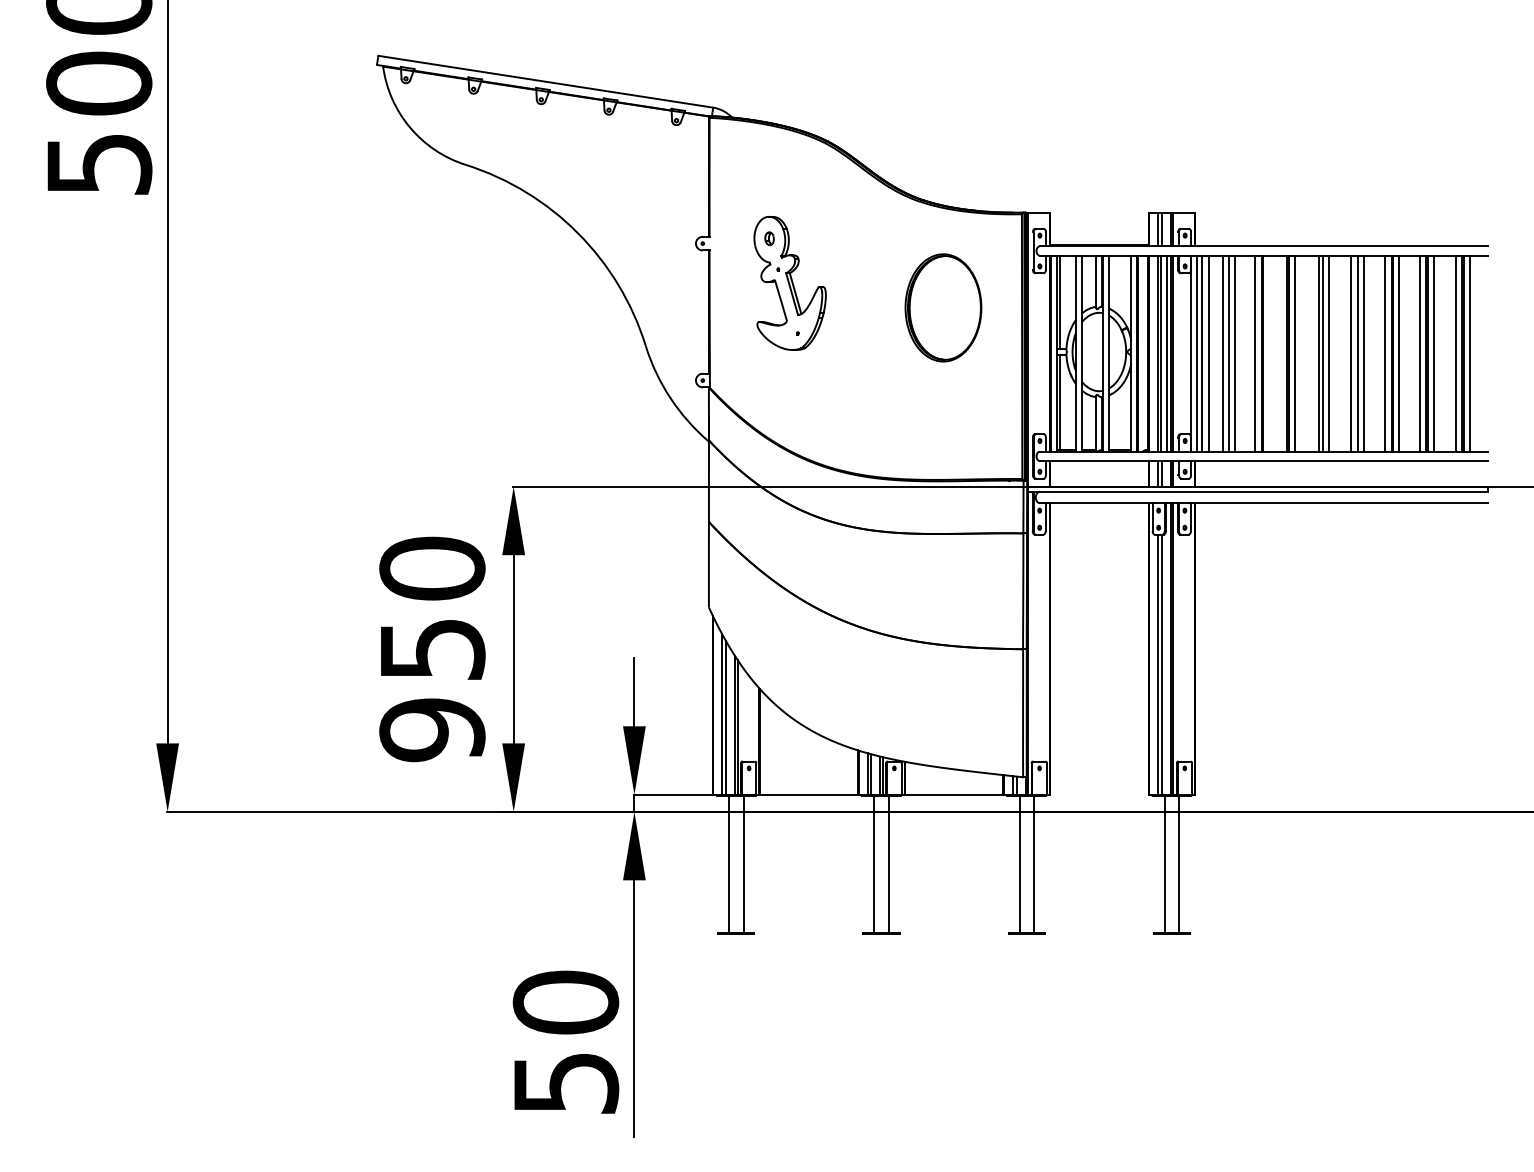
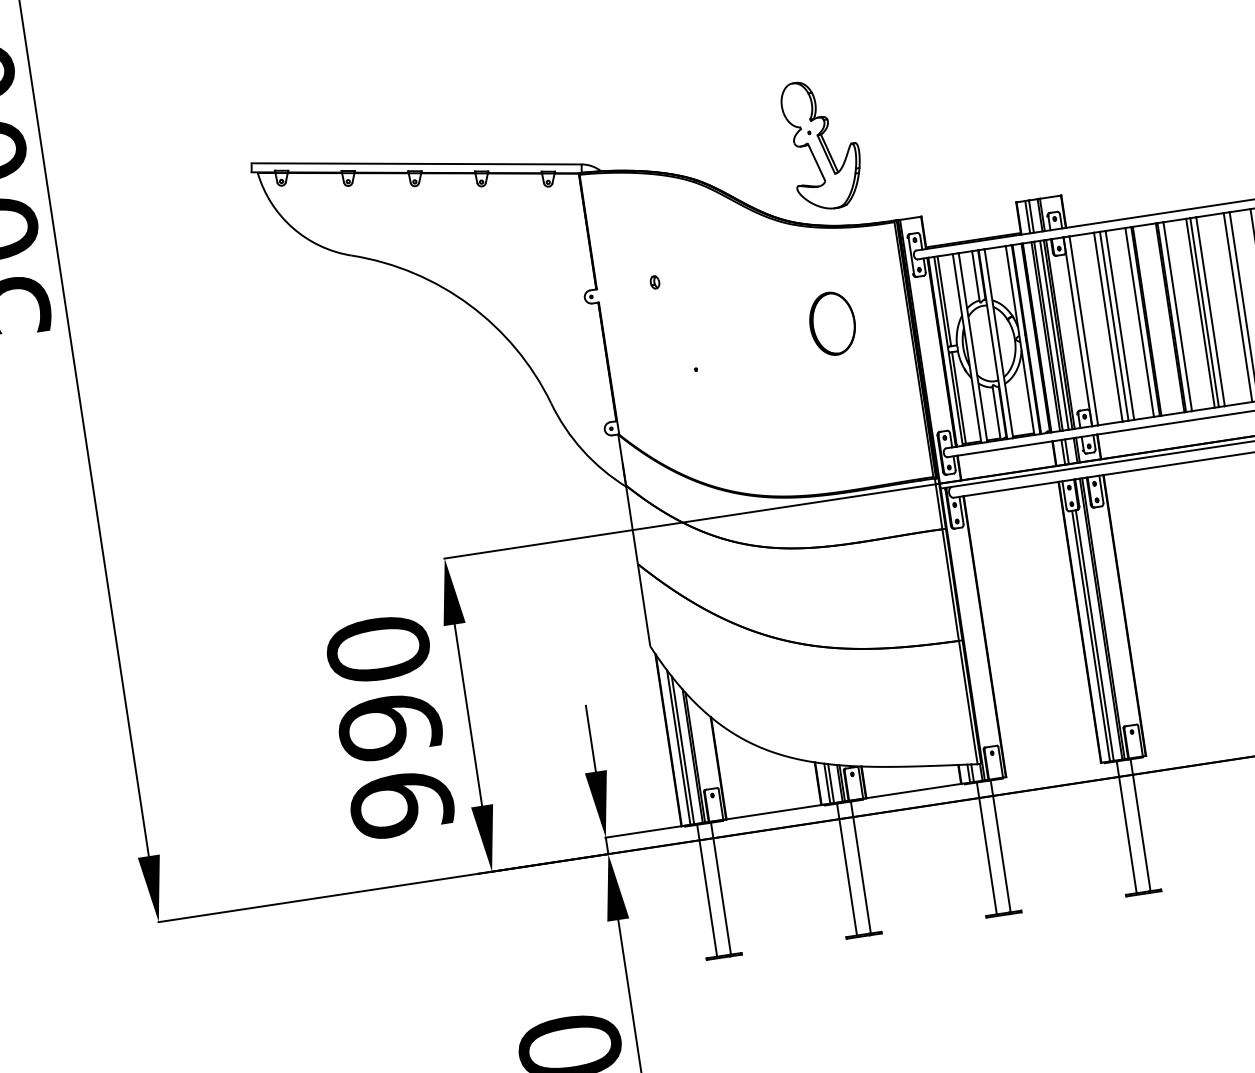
part: (789, 283) -> (822, 144), moved
part: (943, 307) -> (832, 323), size x0.6
line: (1202, 353) -> (1088, 329), removed
line: (1208, 353) -> (1094, 329), removed
line: (1351, 353) -> (1232, 308), removed
text: (432, 649) -> (390, 727), 950 -> 990

